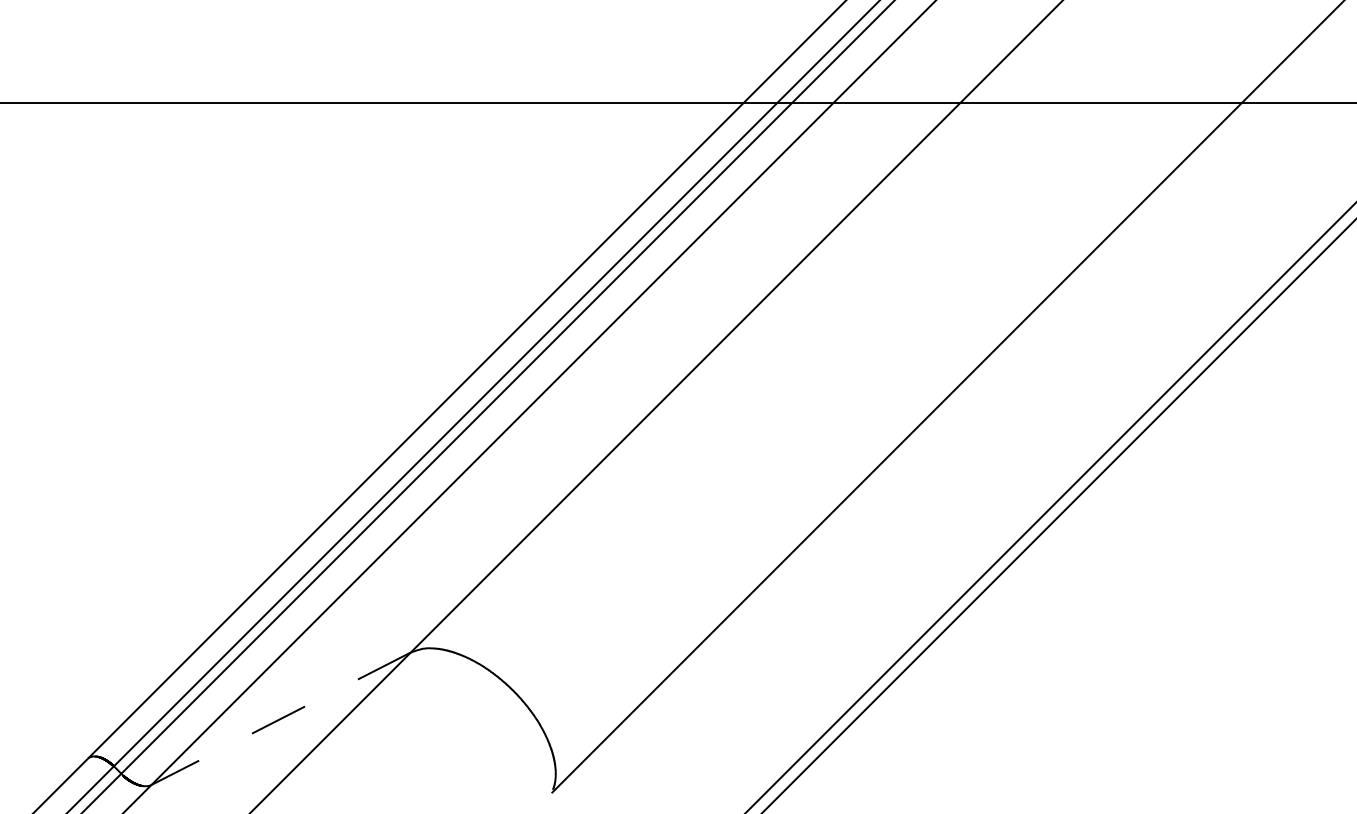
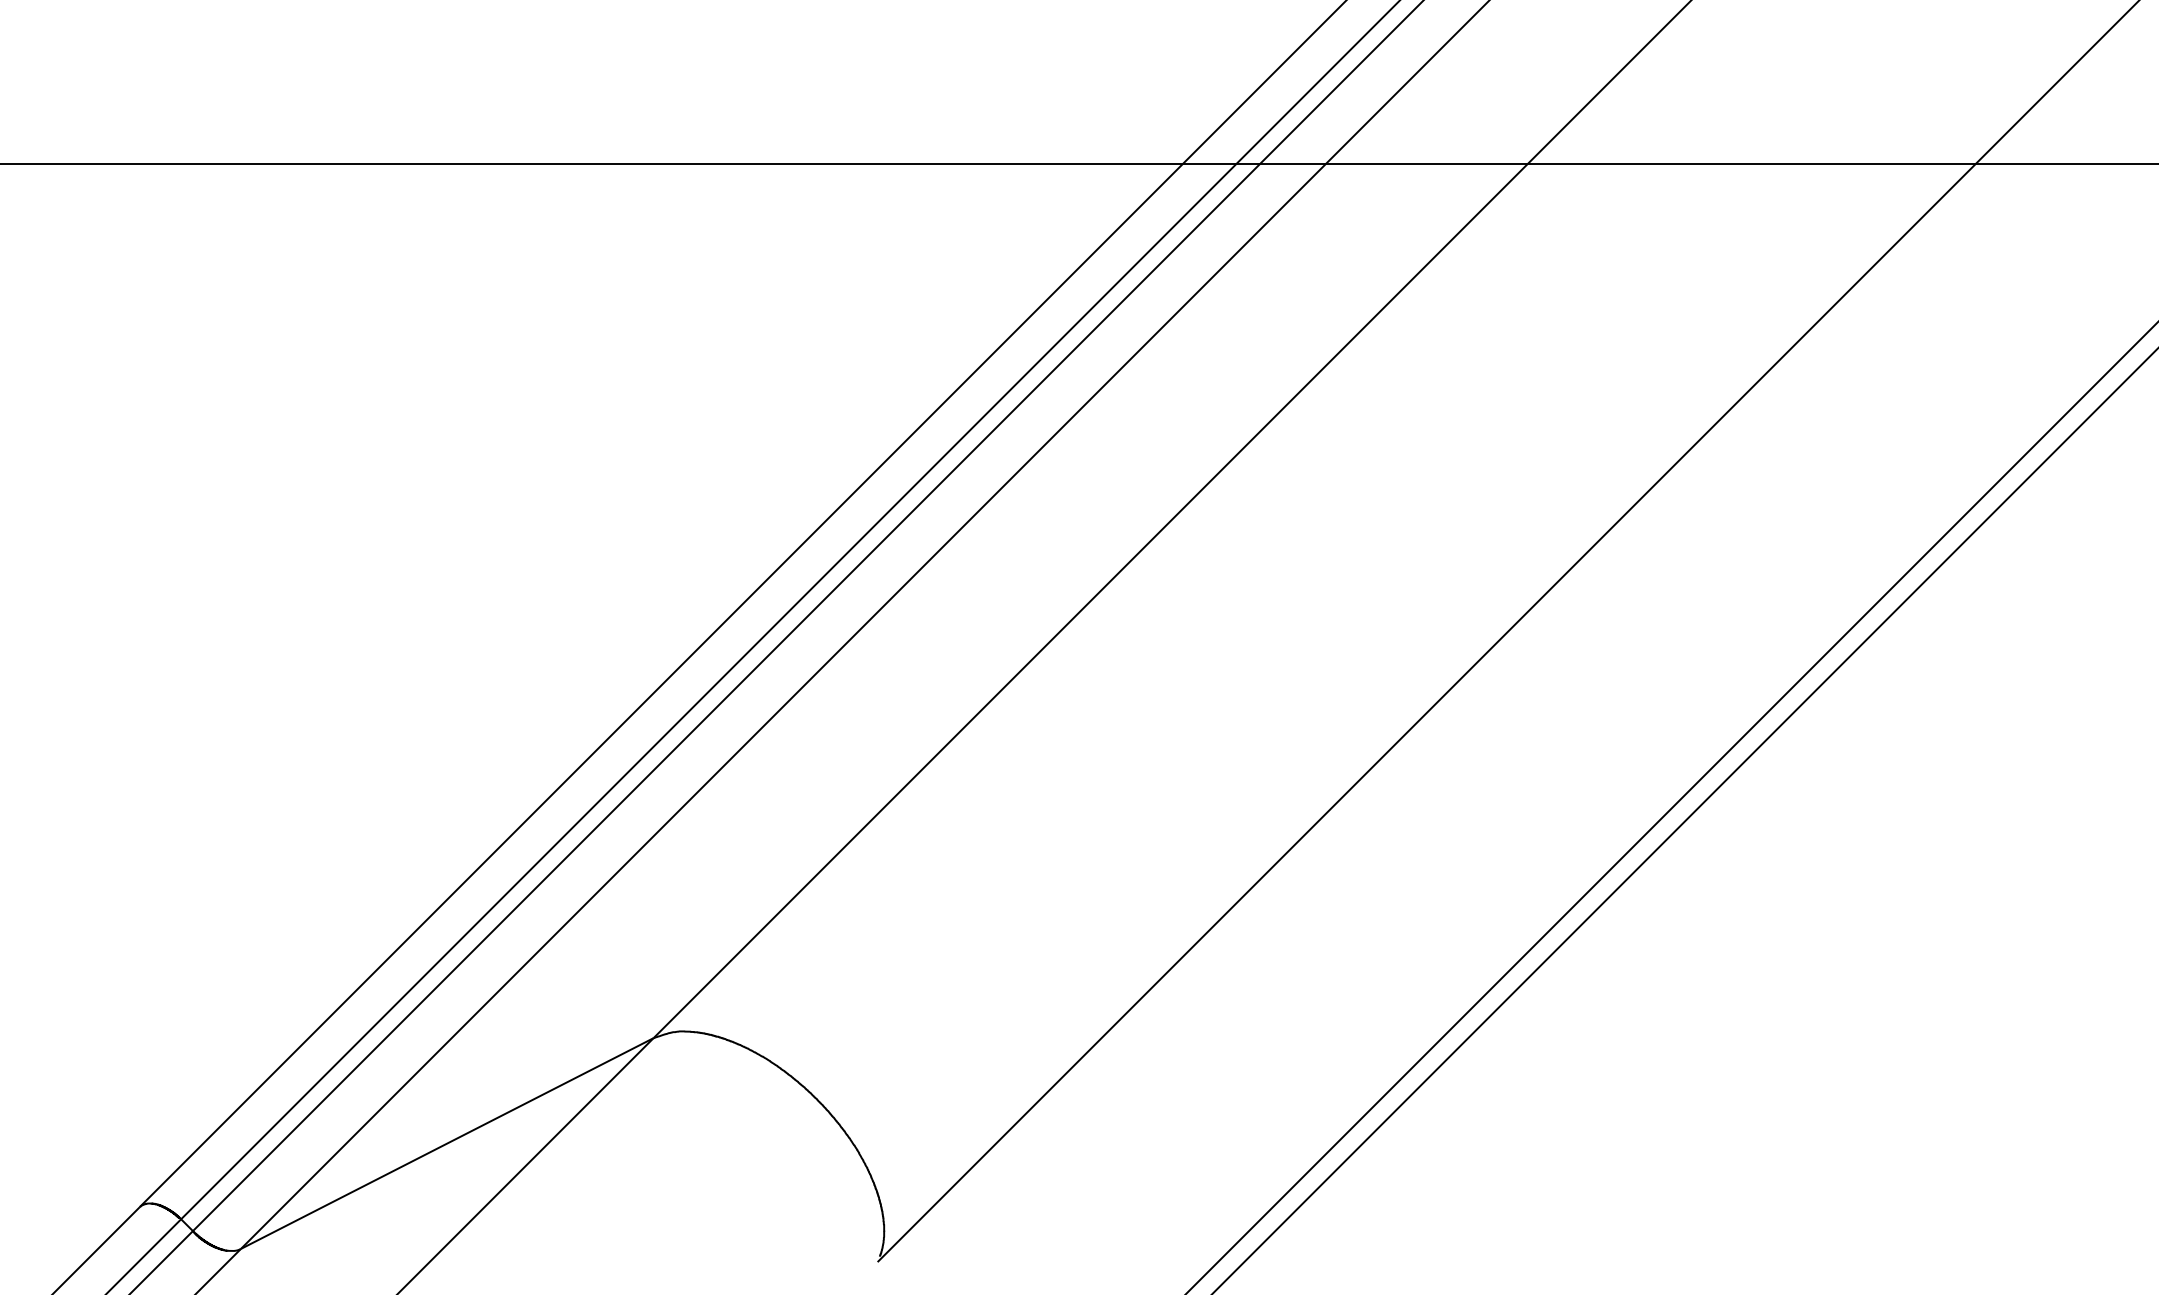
line: (281, 718) -> (447, 1143), dashed -> solid

